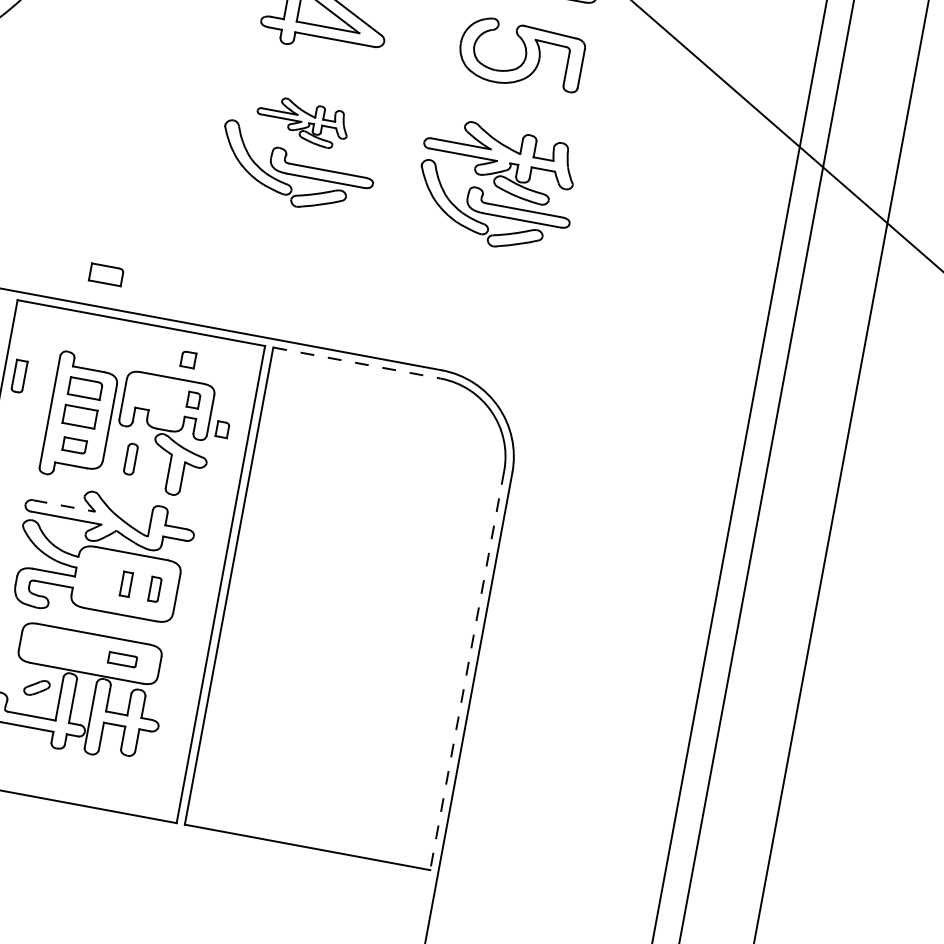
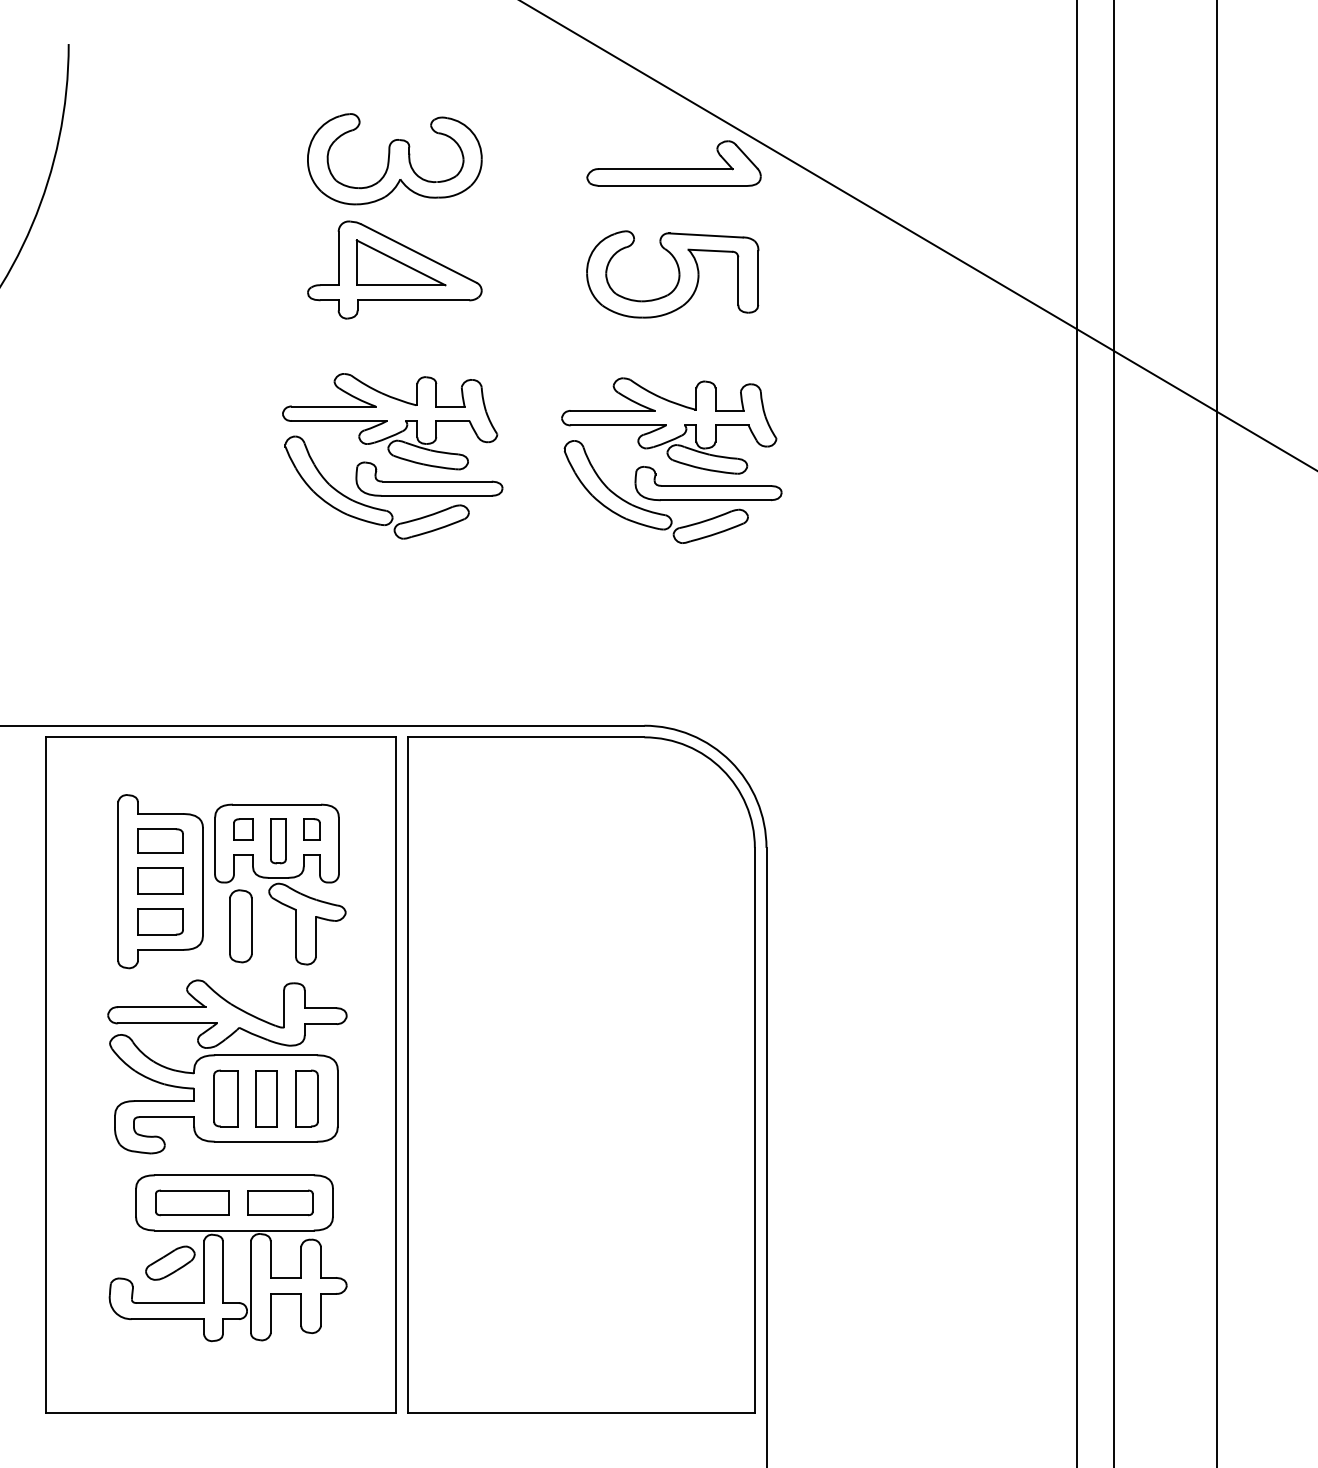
part: (302, 122) -> (390, 421), size x1.67
part: (106, 274) -> (160, 679), removed
part: (188, 359) -> (243, 829), moved
line: (357, 363) -> (526, 737), dashed -> solid
part: (19, 376) -> (278, 841), moved
part: (222, 429) -> (358, 862), removed
part: (74, 445) -> (160, 921), size x1.43
part: (130, 459) -> (240, 926), size x1.67
line: (64, 506) -> (161, 1007), dashed -> solid
part: (97, 578) -> (225, 1098), added
part: (126, 584) -> (266, 1098), size x1.67
part: (154, 589) -> (306, 1098), size x1.67
part: (60, 647) -> (192, 1202), added
part: (122, 659) -> (280, 1202), size x1.67
line: (466, 670) -> (754, 1130), dashed -> solid
part: (37, 687) -> (170, 1262), size x1.43

